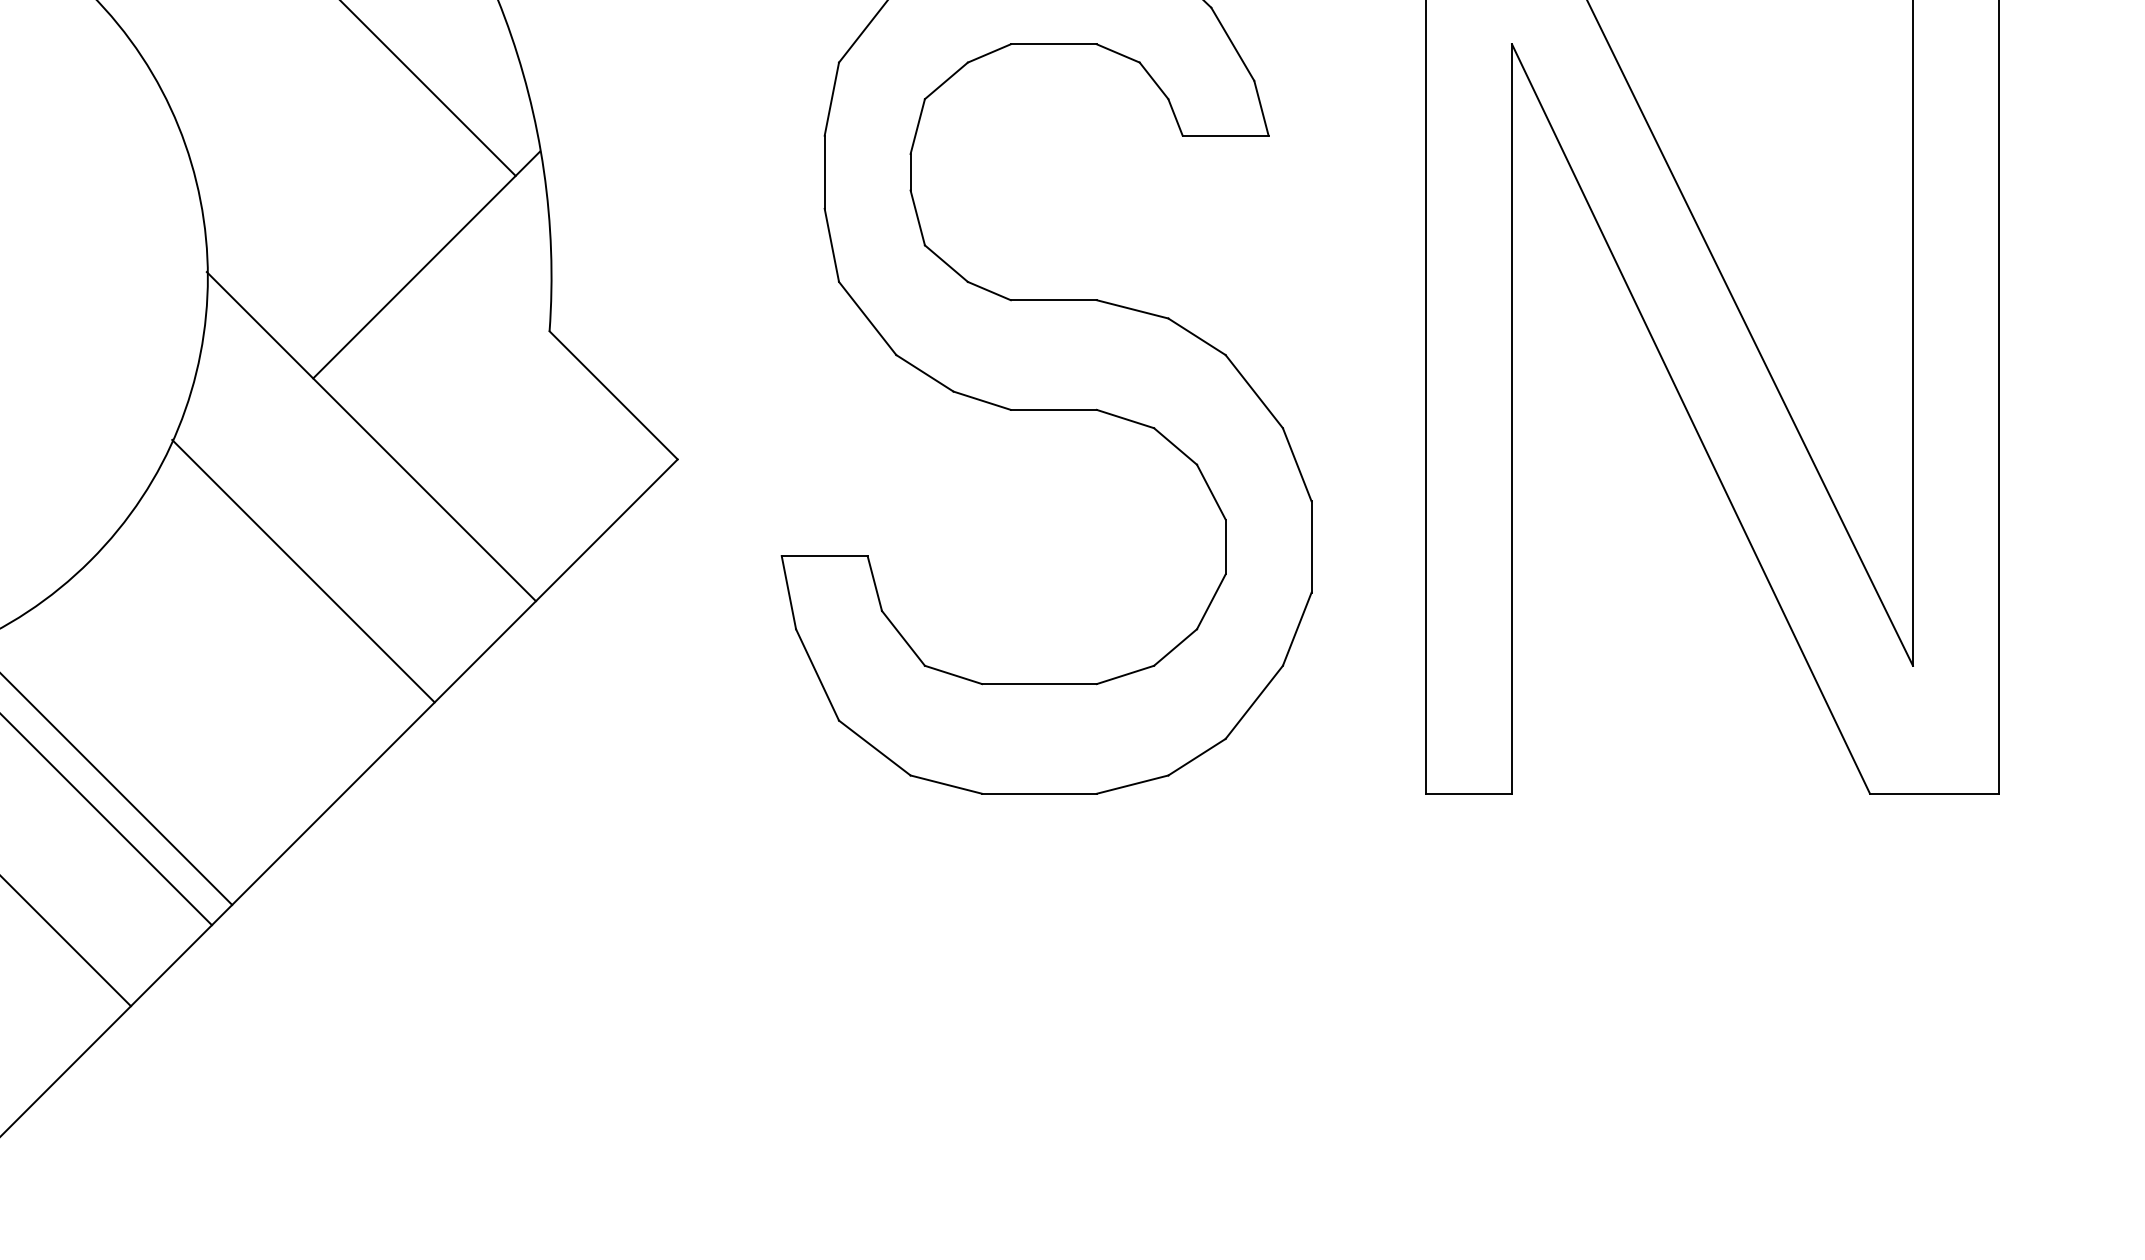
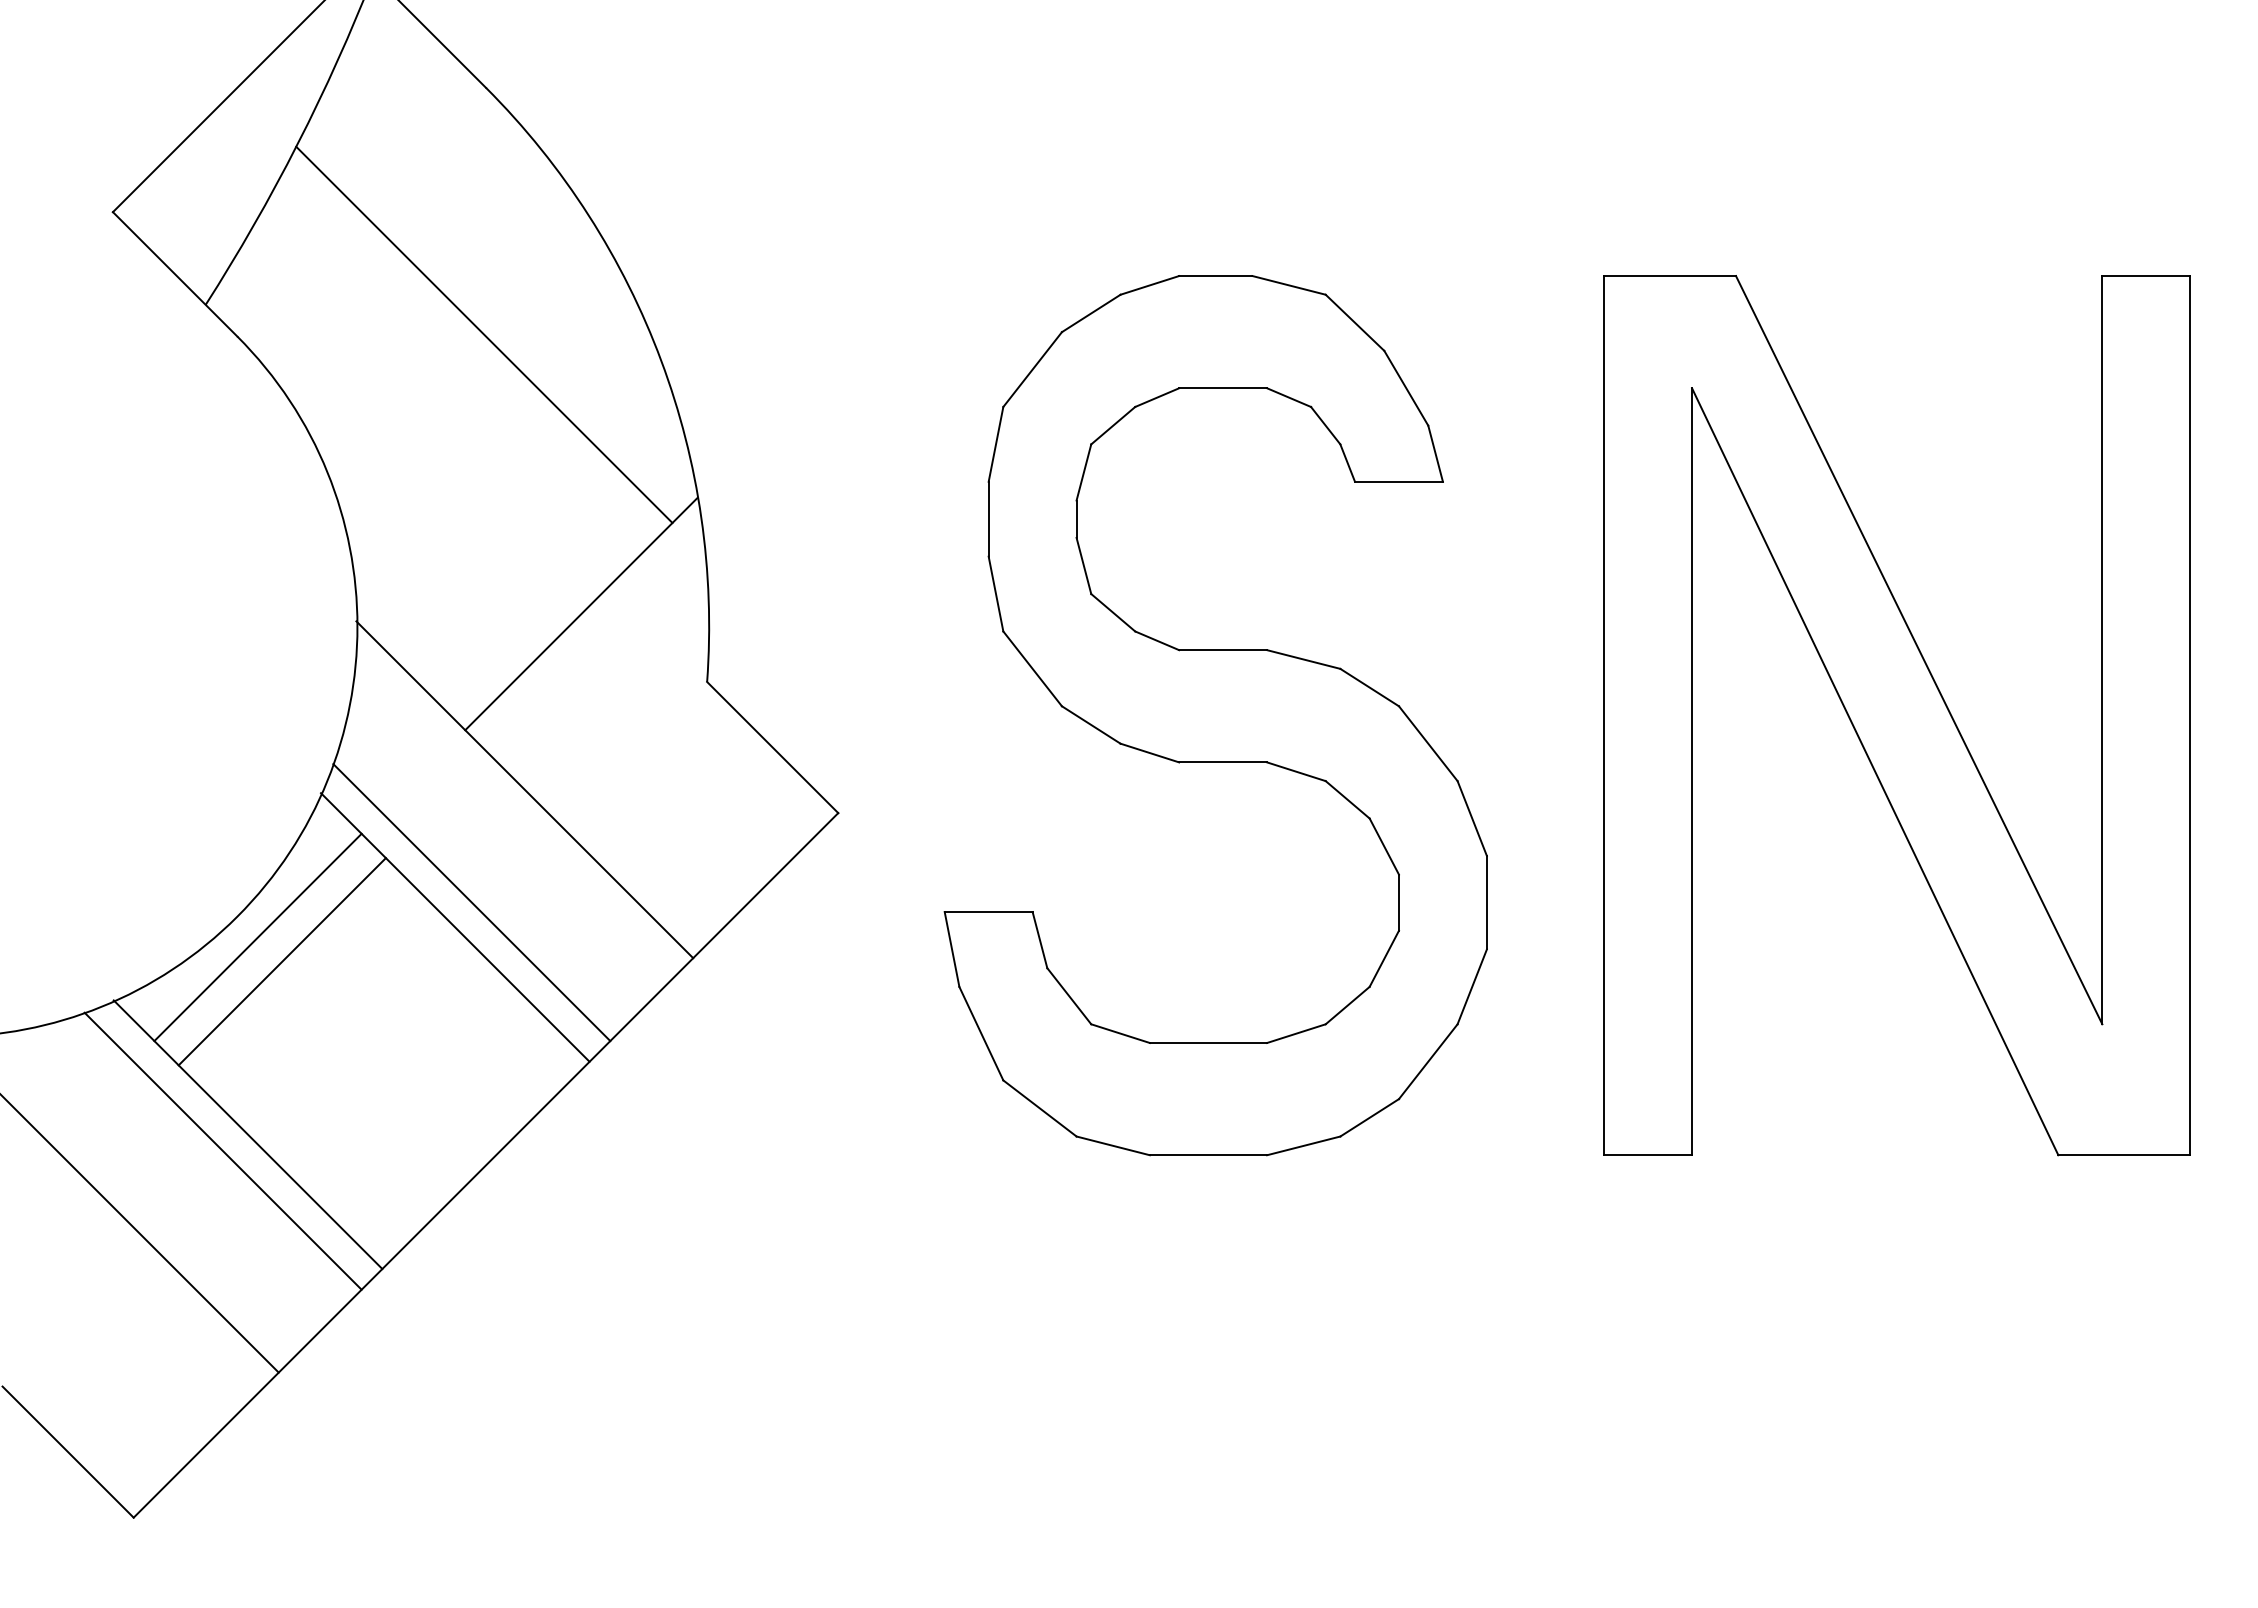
line: (319, 546) -> (471, 902), added
line: (110, 581) -> (257, 937), added
line: (133, 604) -> (281, 961), added

